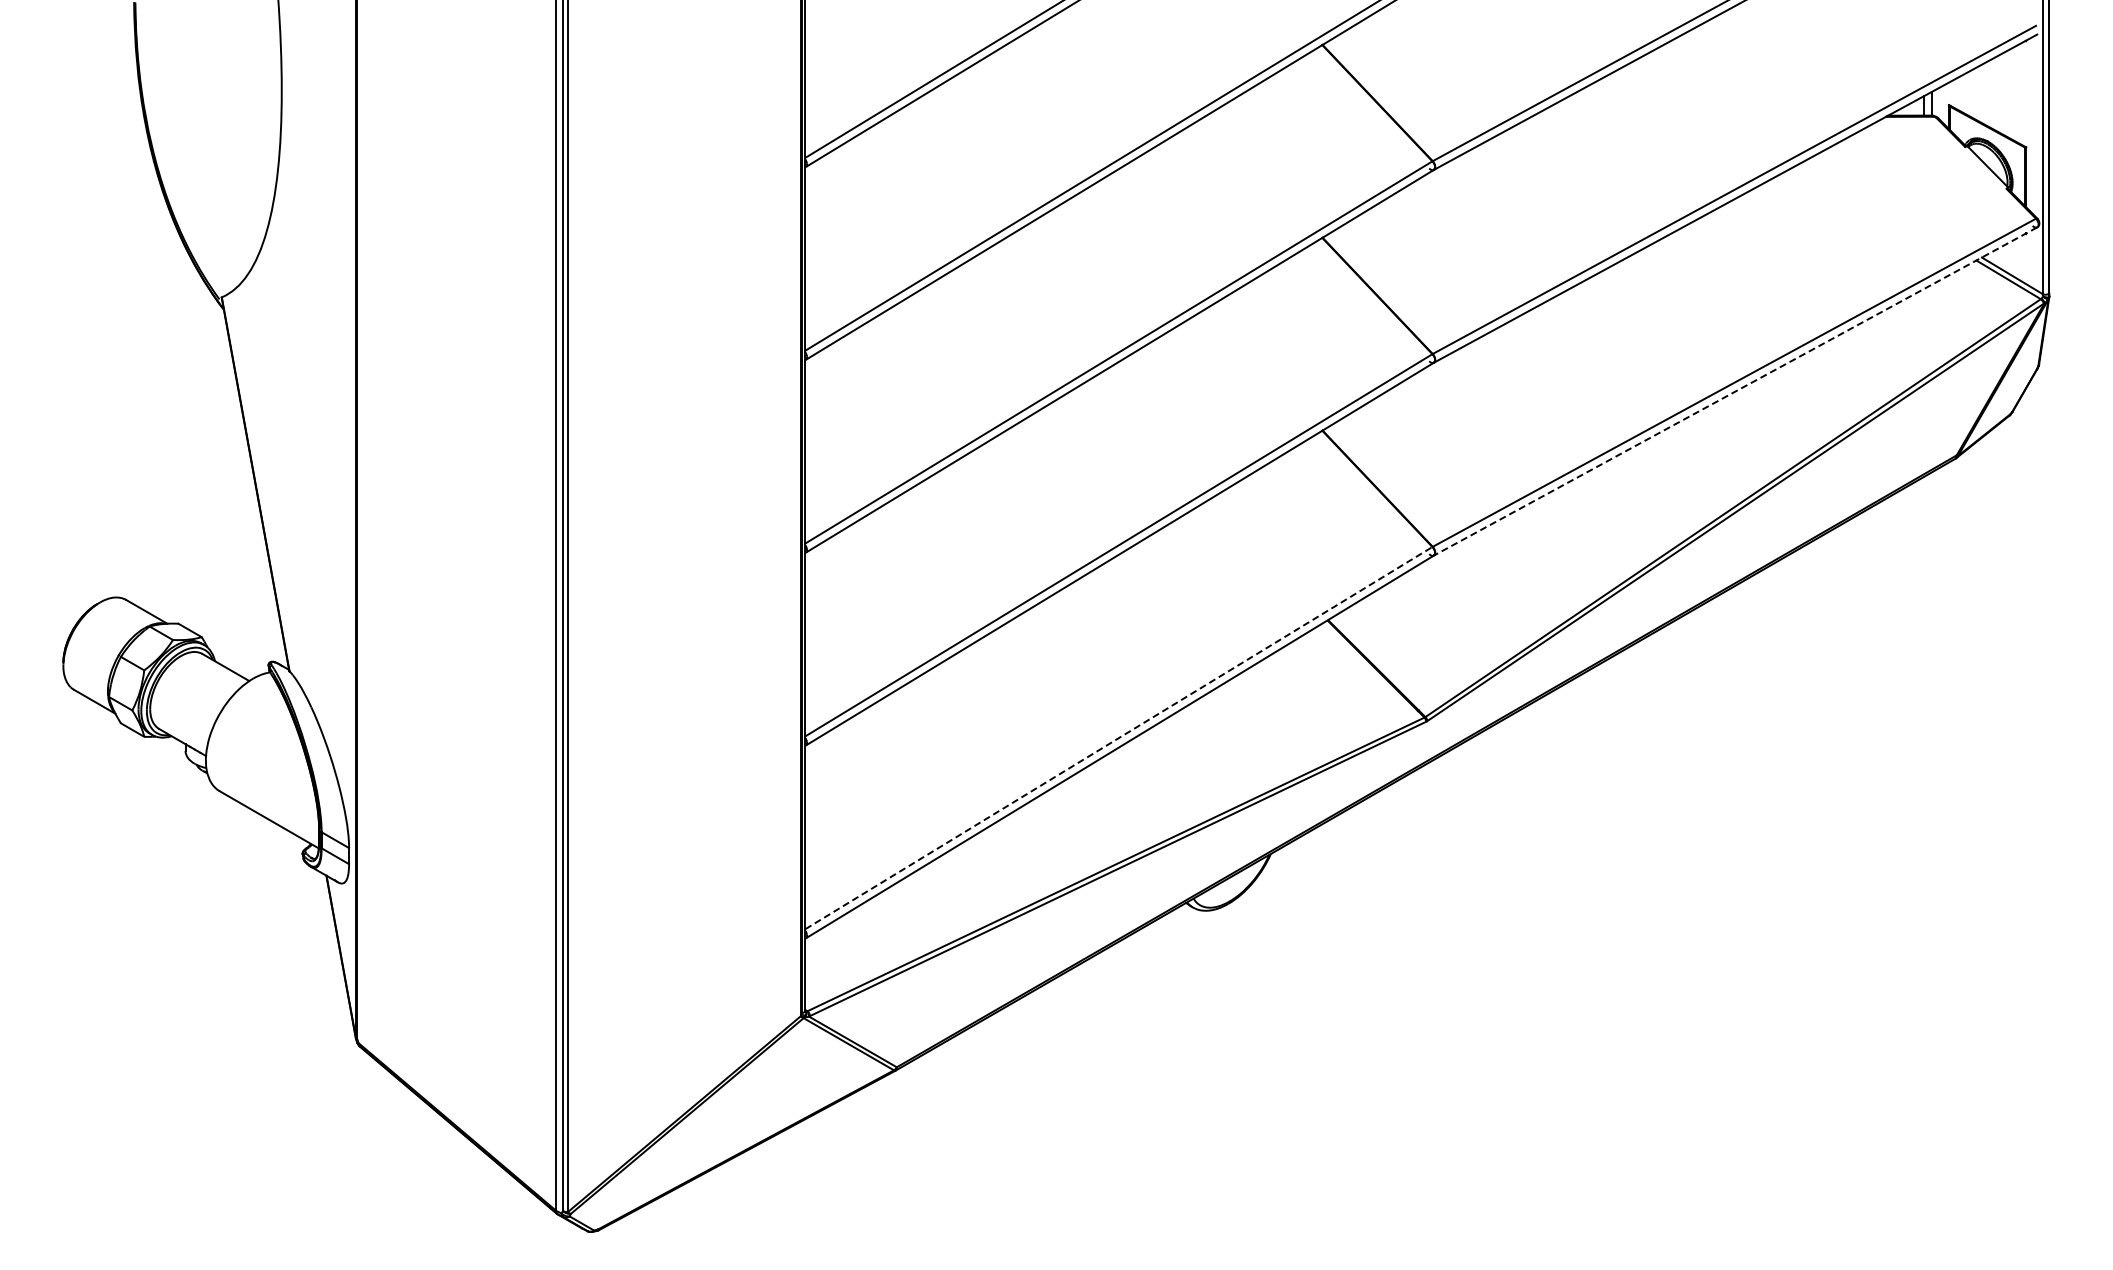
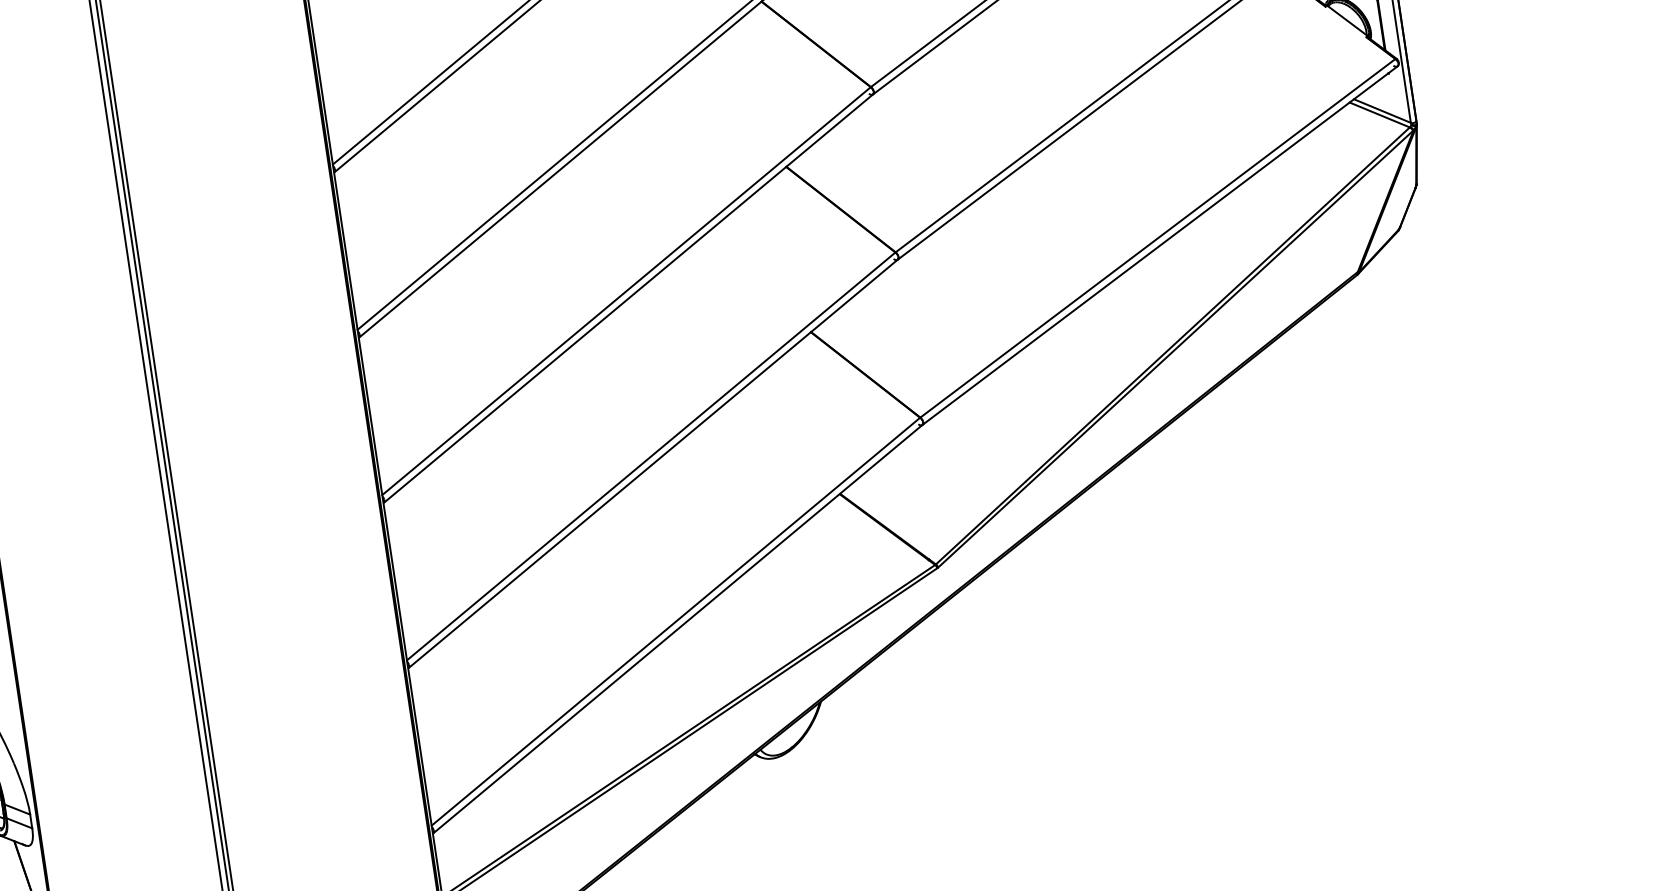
line: (1735, 391) -> (1159, 245), dashed -> solid
line: (1119, 737) -> (676, 621), dashed -> solid

